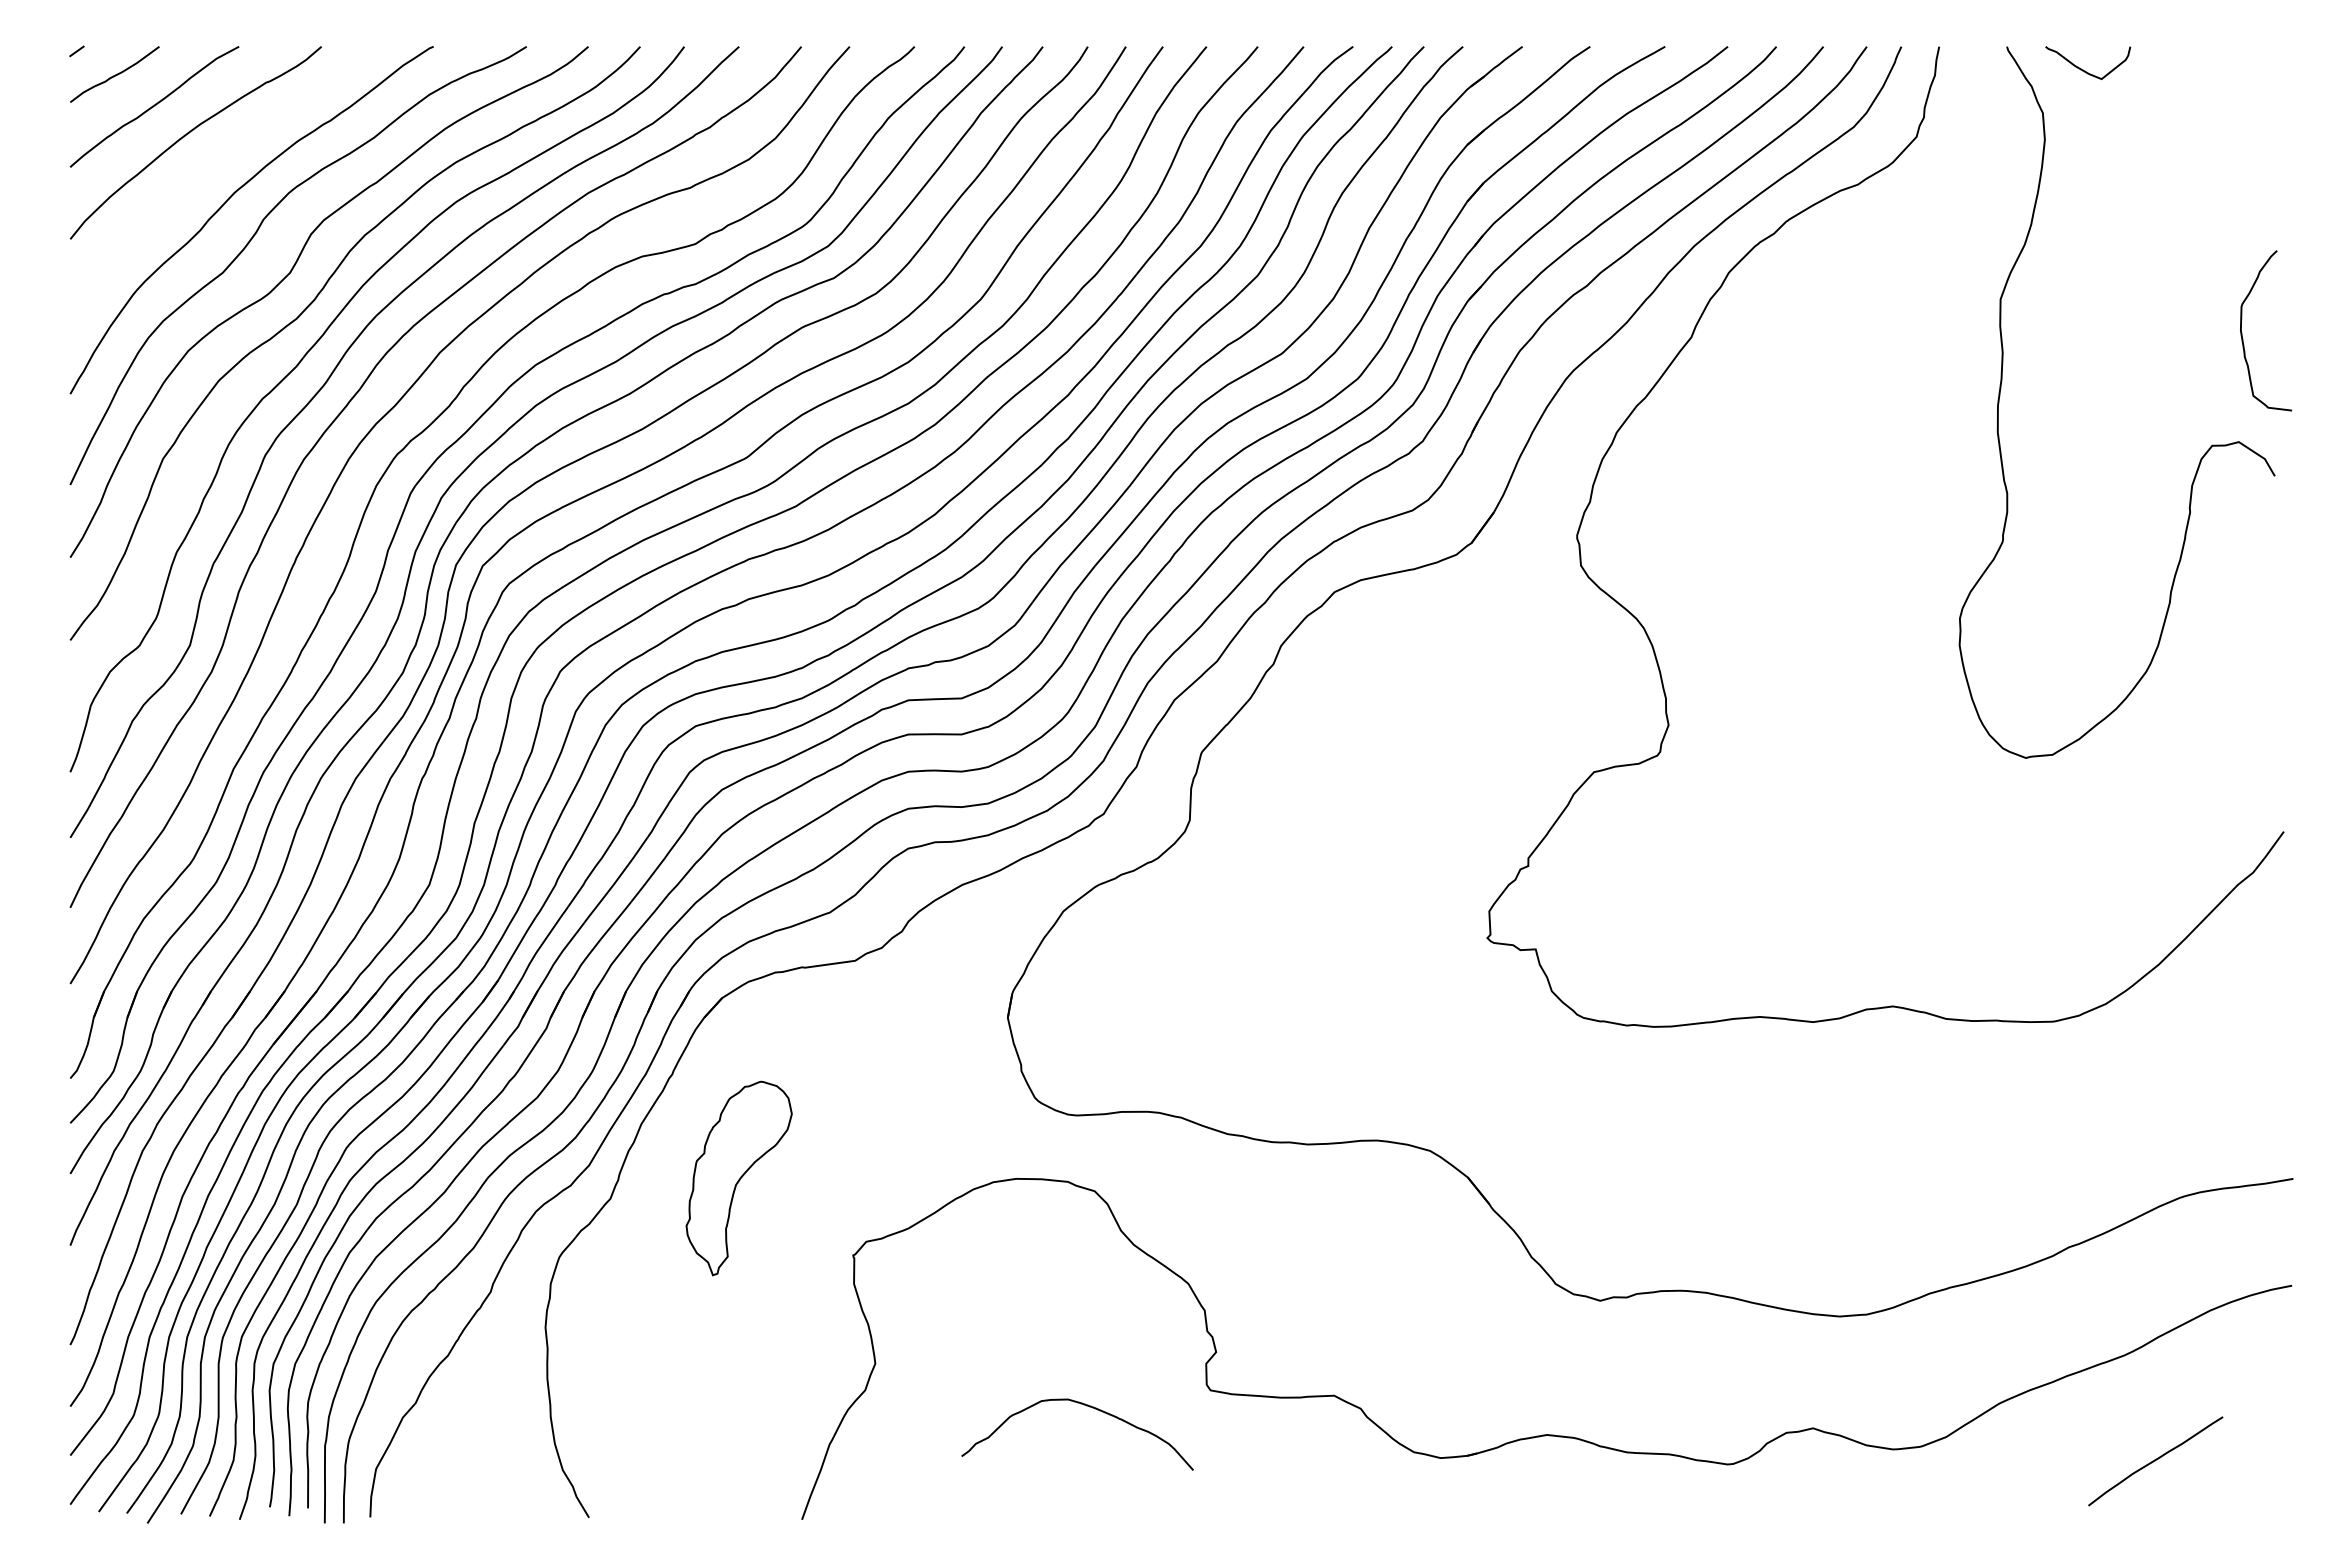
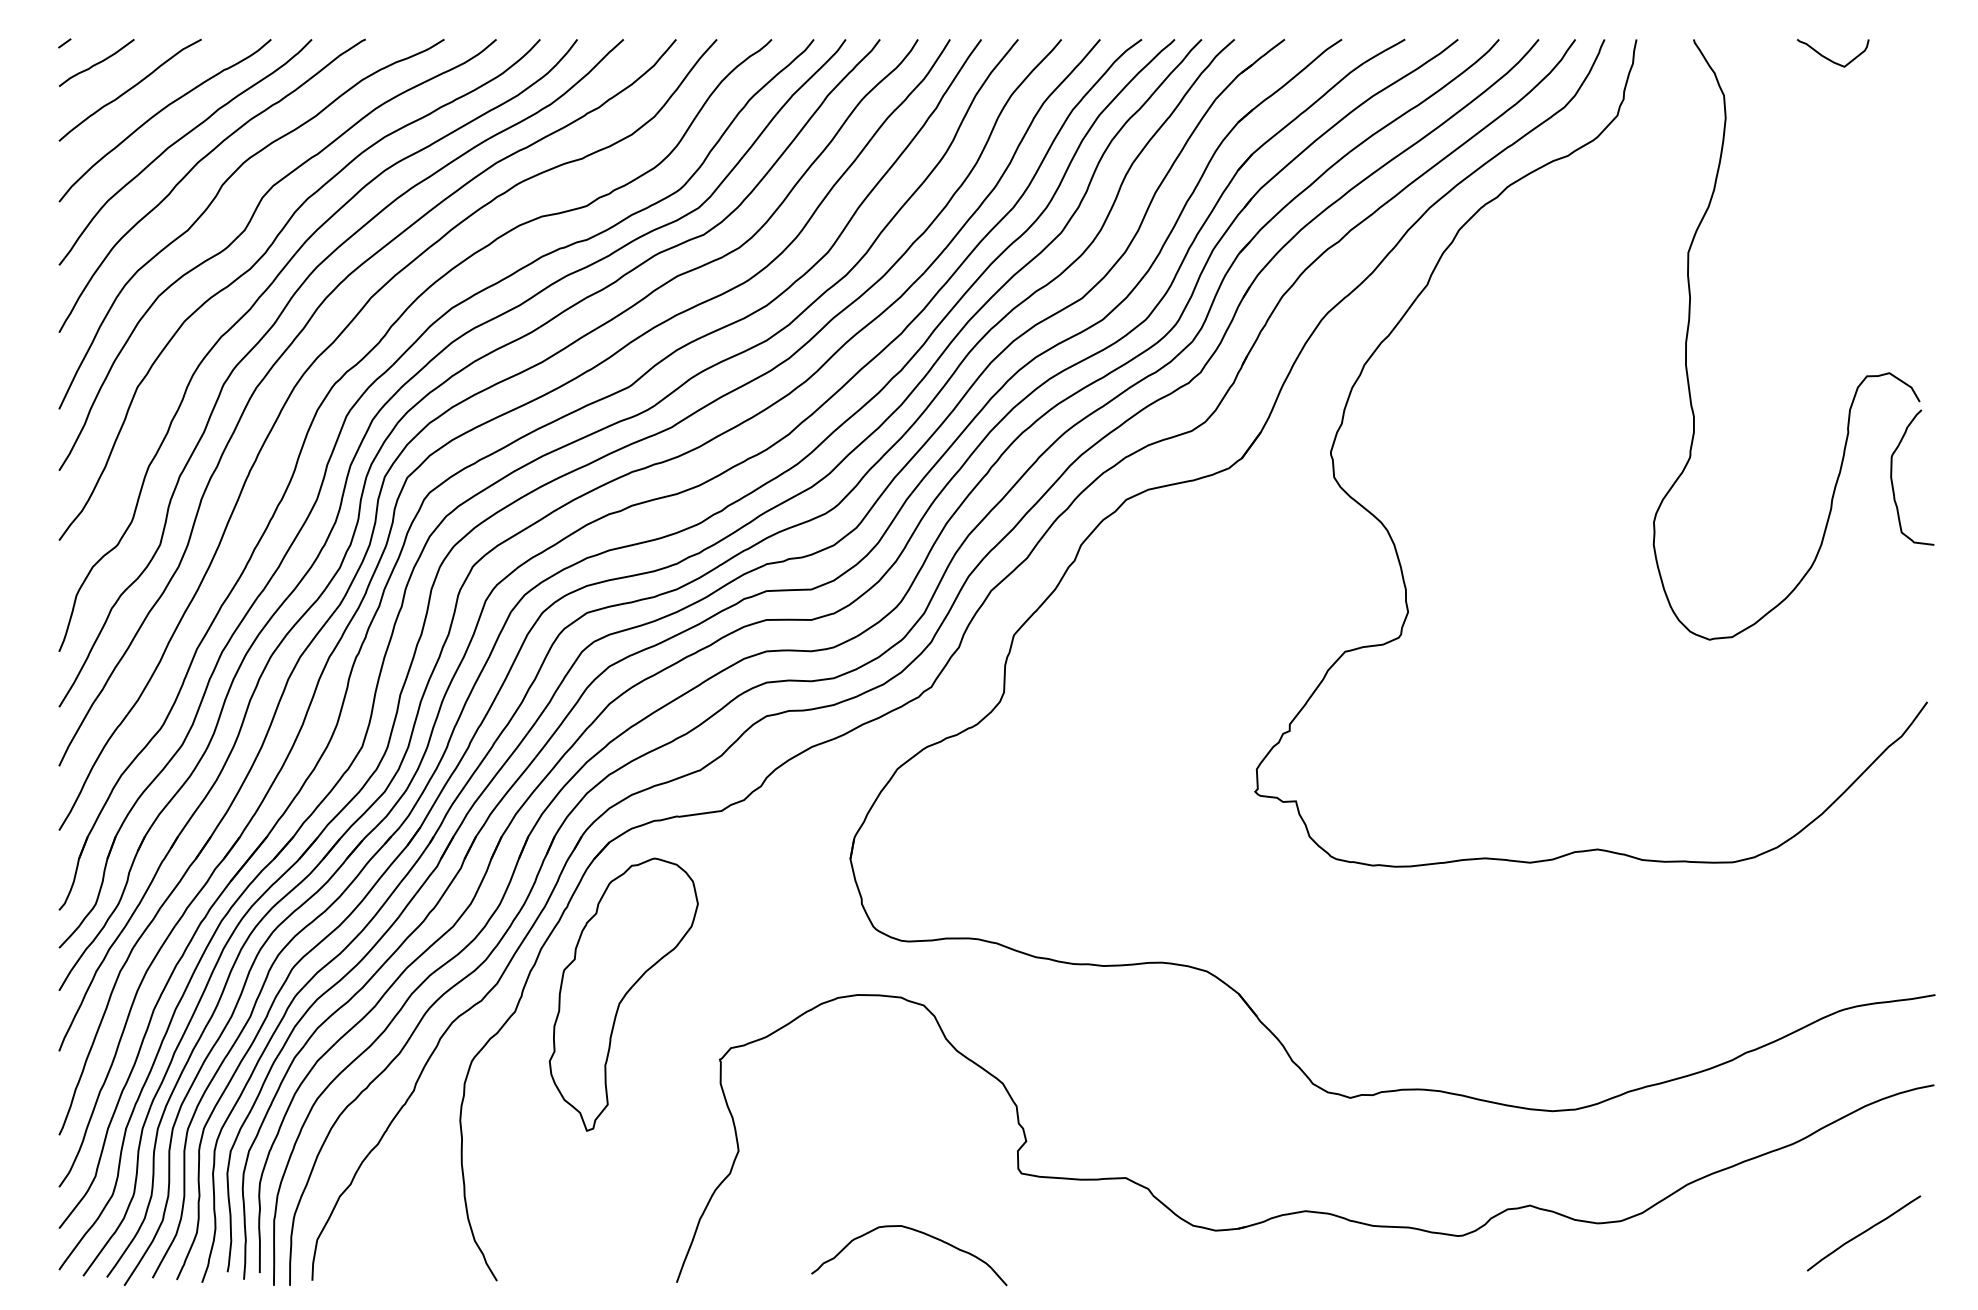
curve: (2085, 70) -> (1830, 59), moved
curve: (210, 168) -> (177, 142), added
curve: (2242, 332) -> (1892, 479), moved
part: (738, 1178) -> (623, 994), size x1.67
curve: (1086, 1406) -> (916, 1231), moved
curve: (2155, 1461) -> (1863, 1233), moved

